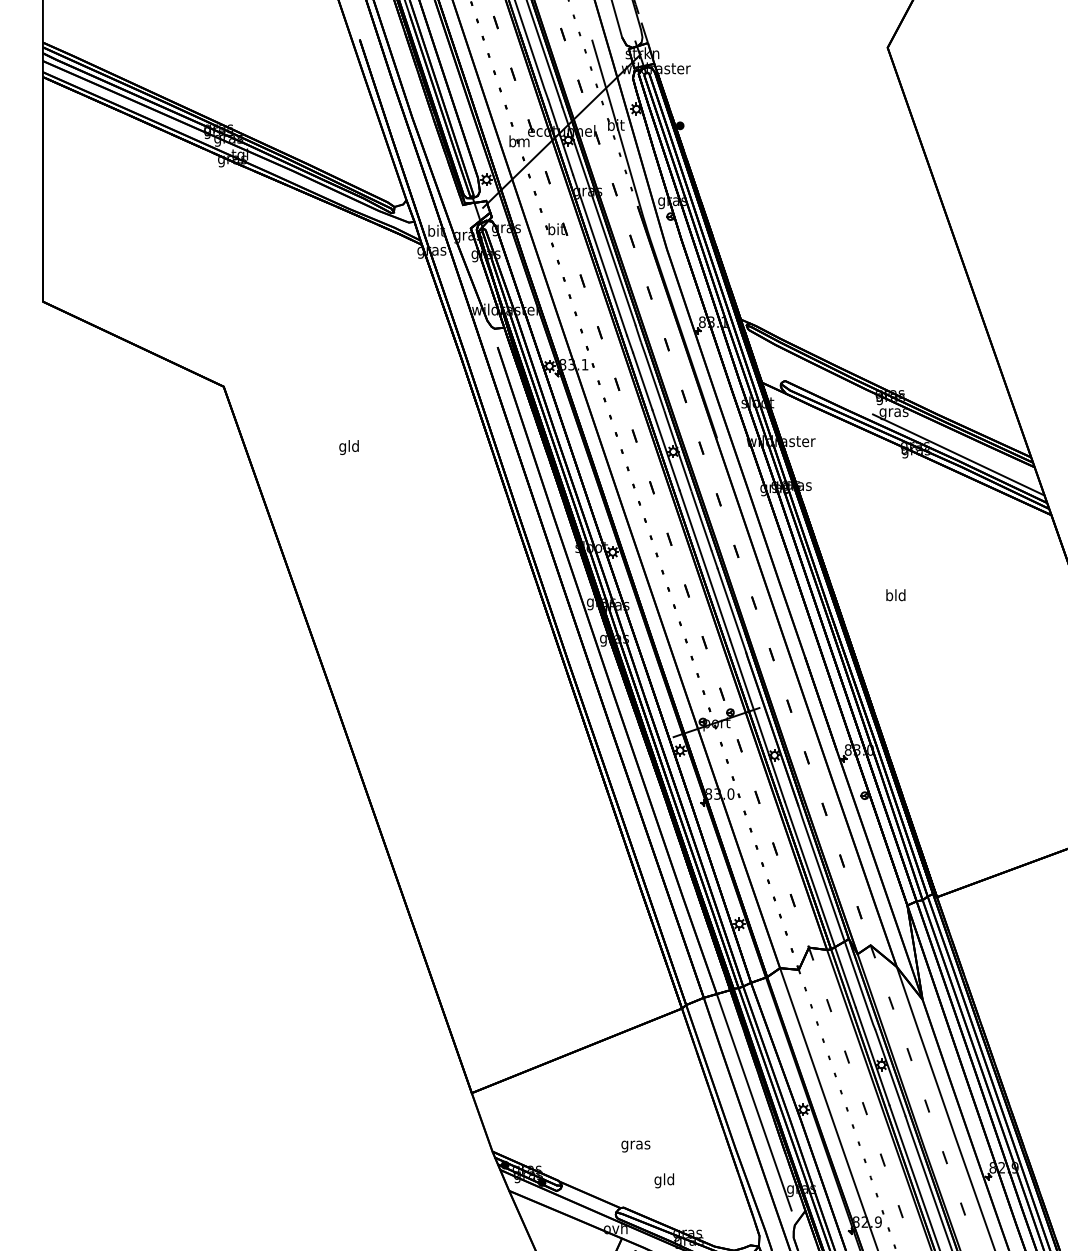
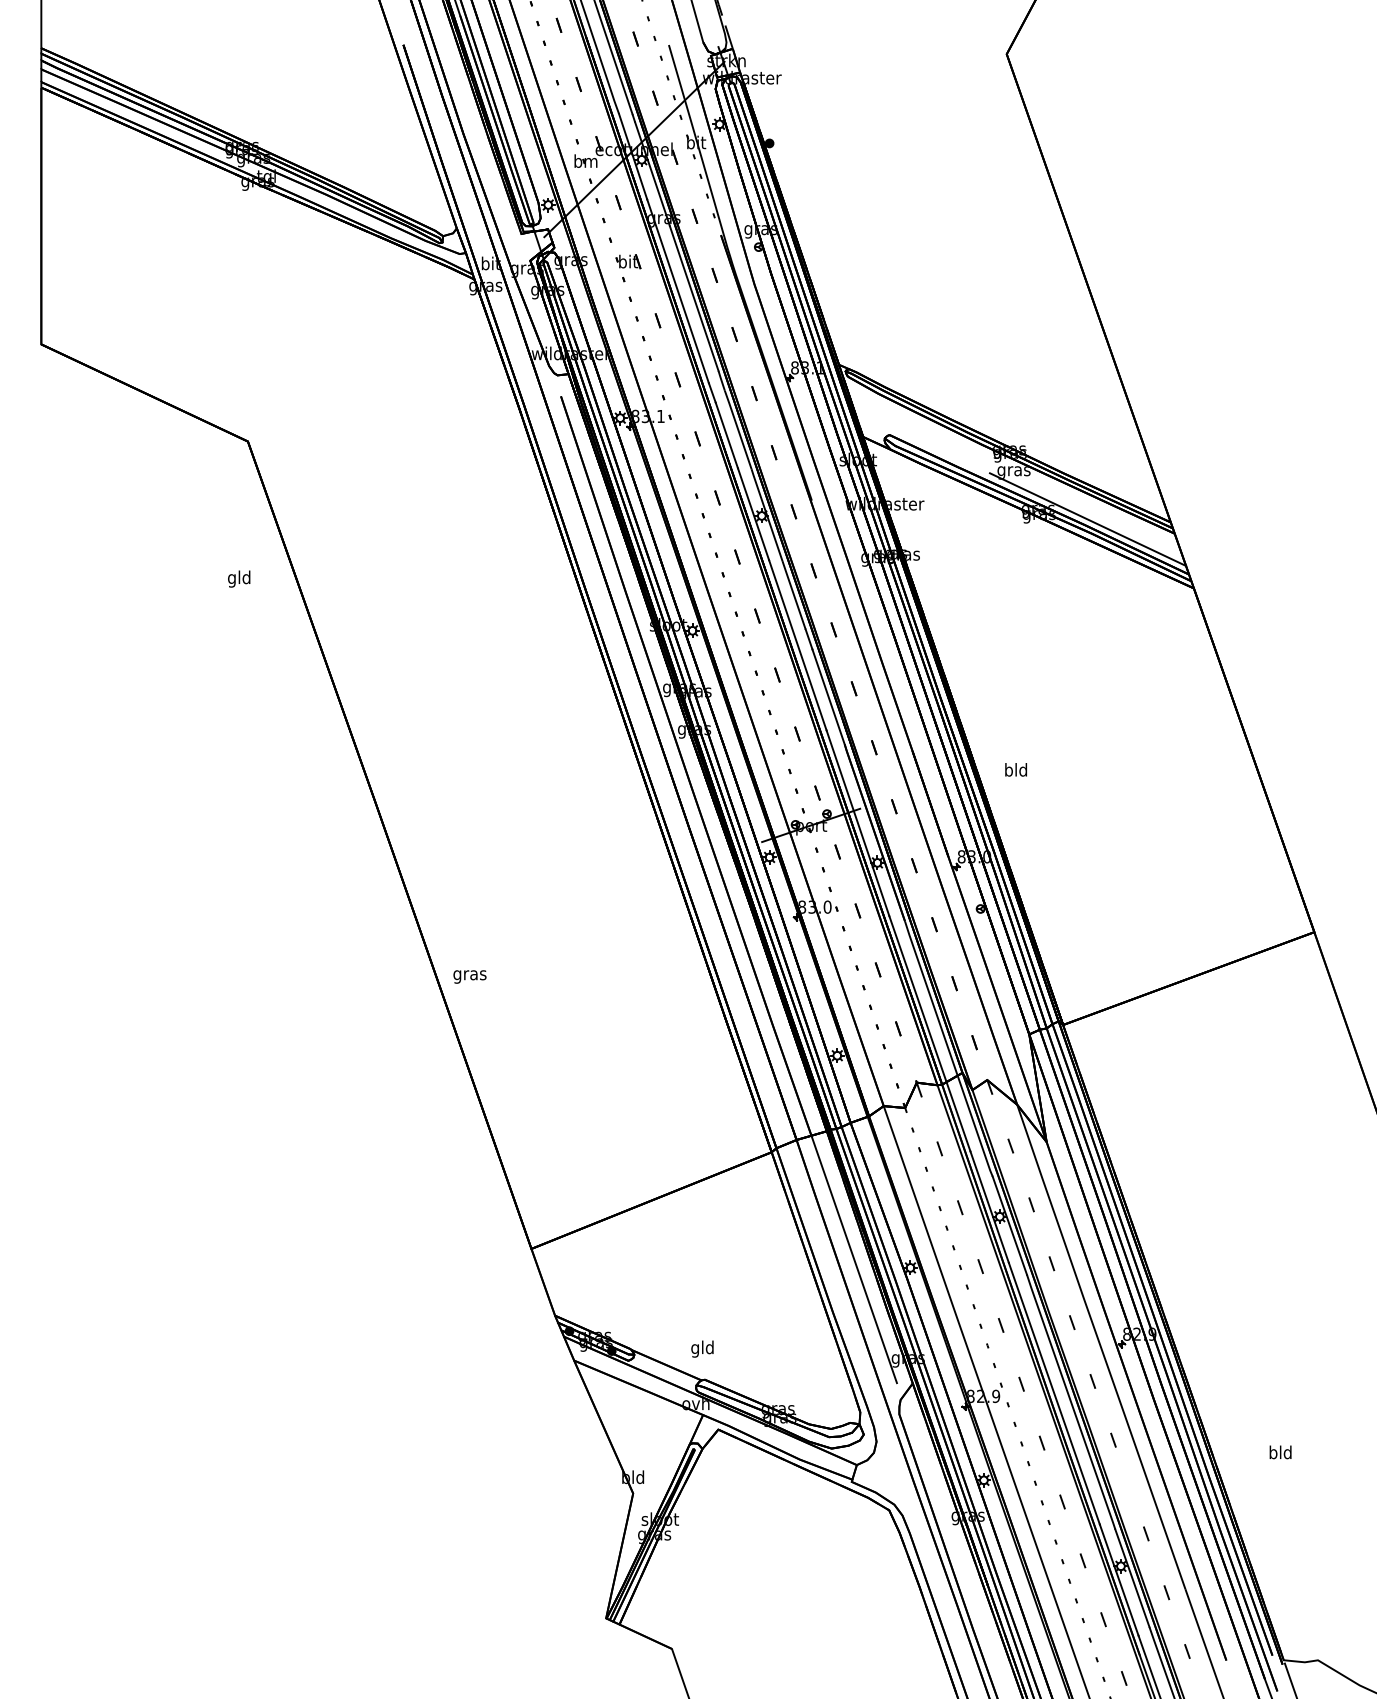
text: (349, 447) -> (239, 578), moved
text: (895, 594) -> (1015, 769), moved
text: (635, 1146) -> (469, 976), moved
text: (664, 1180) -> (702, 1348), moved

